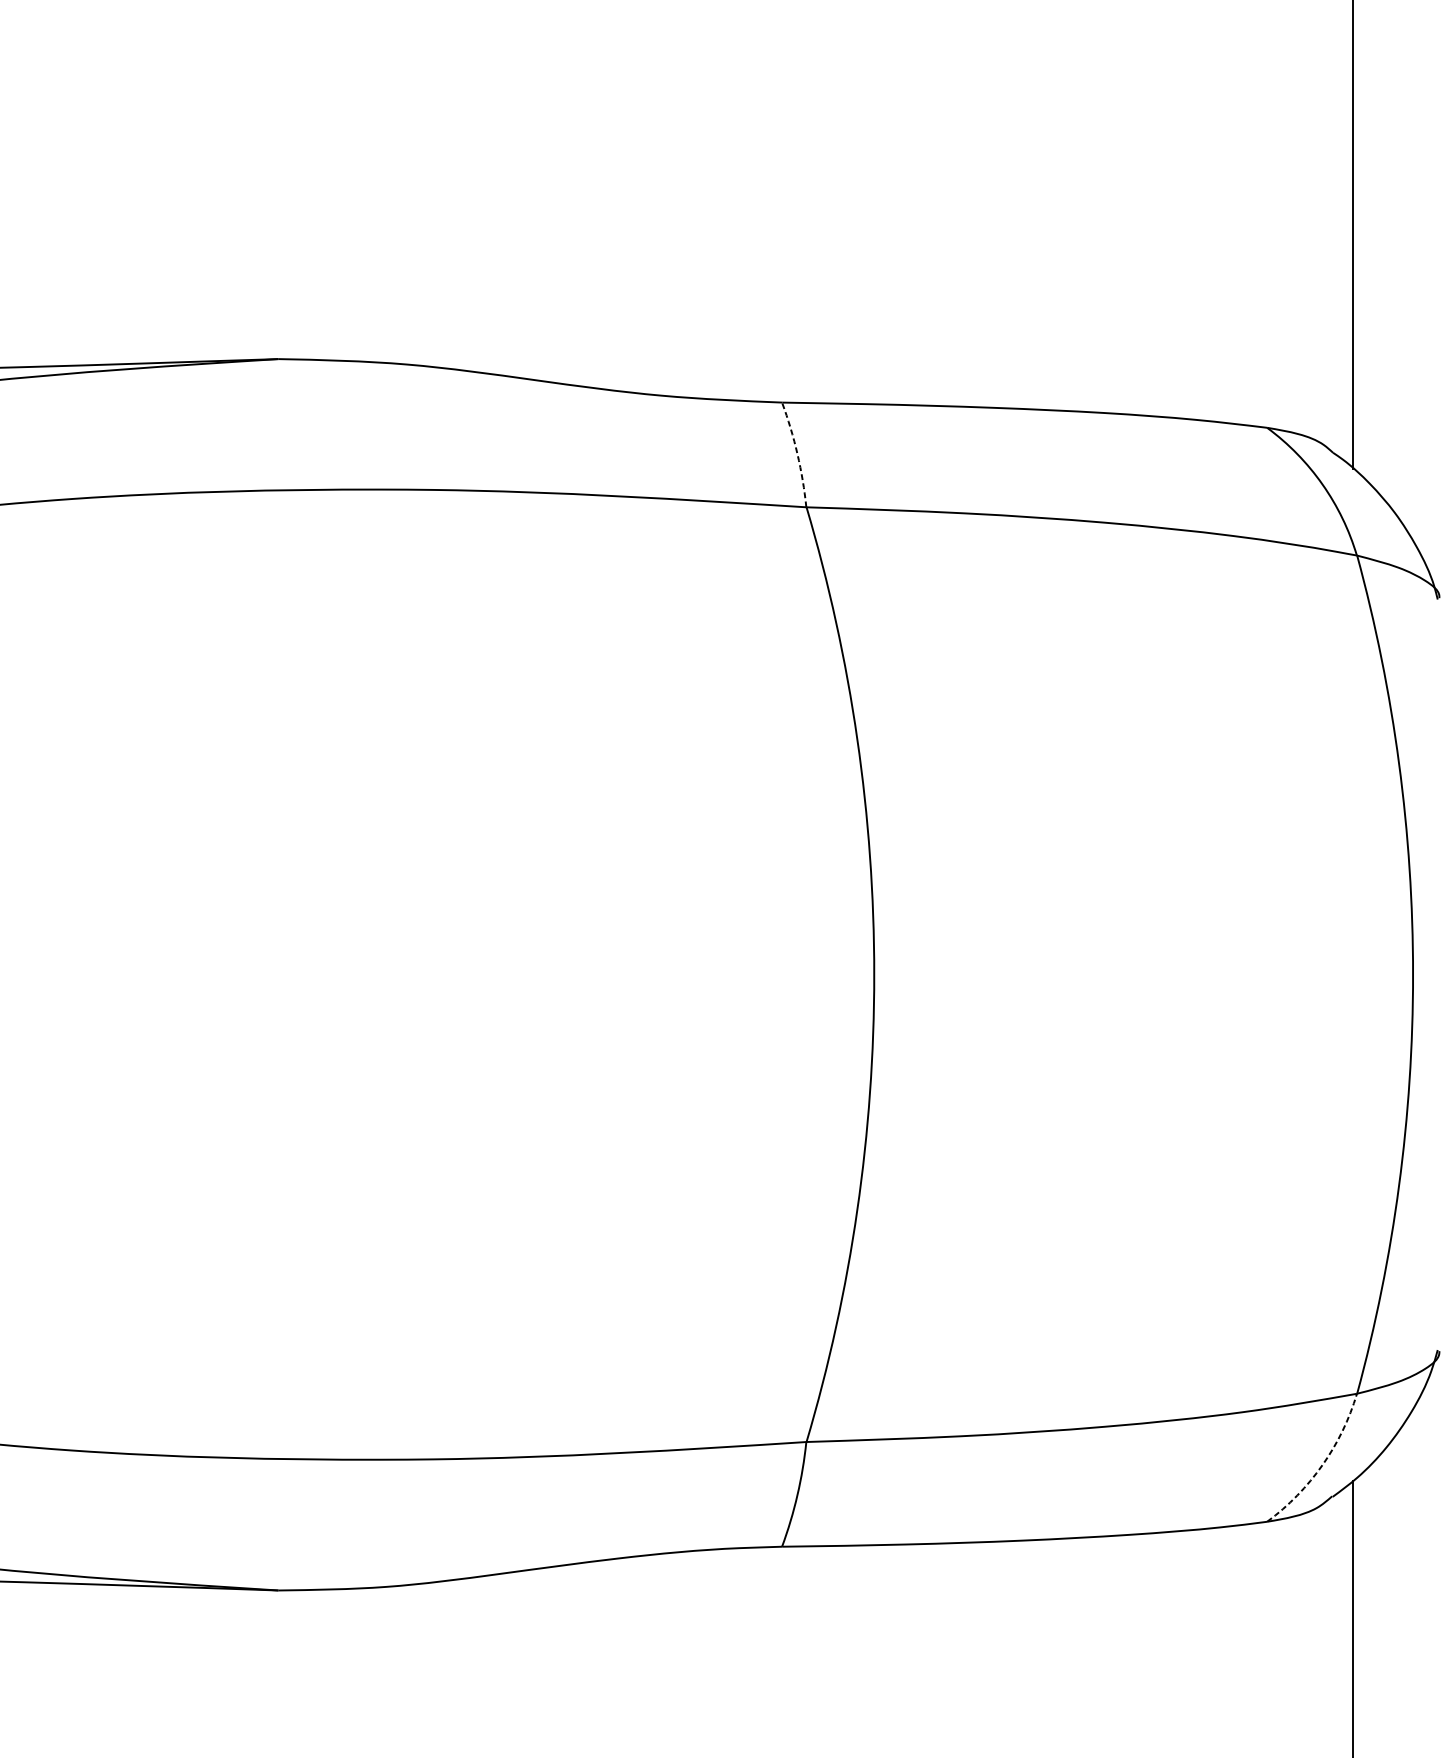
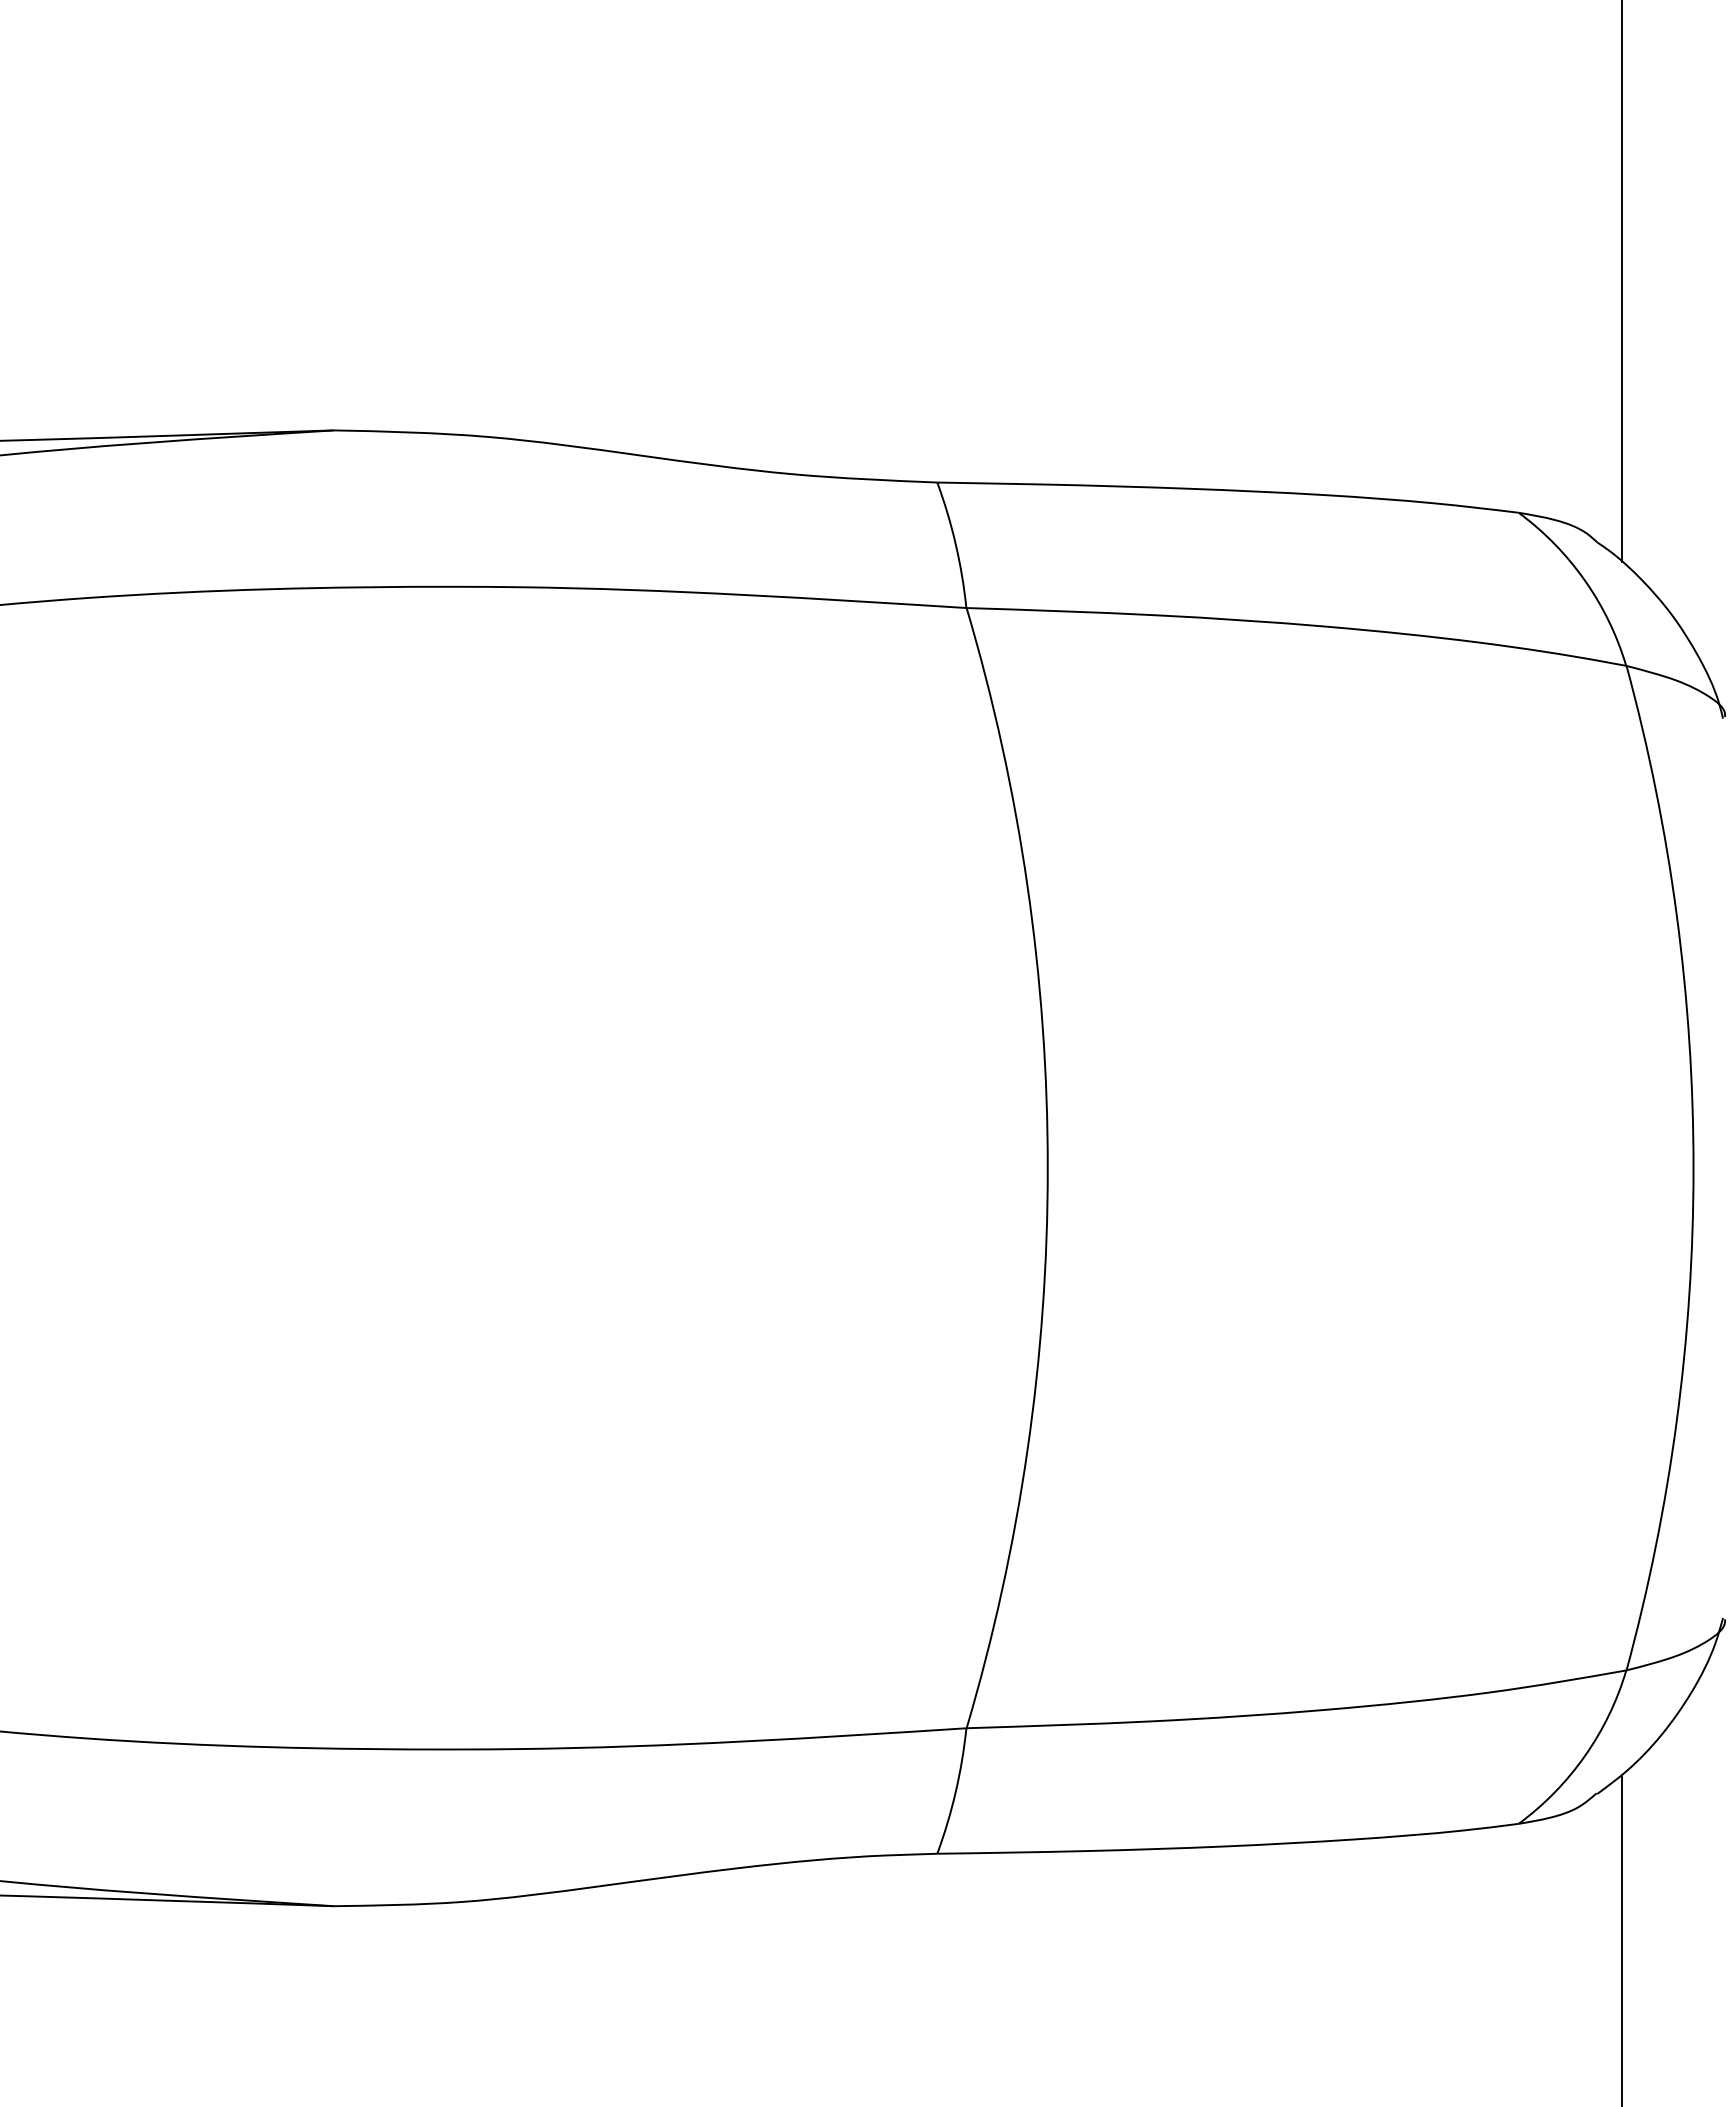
arc: (797, 454) -> (955, 544), dashed -> solid
arc: (1322, 1464) -> (1585, 1755), dashed -> solid

